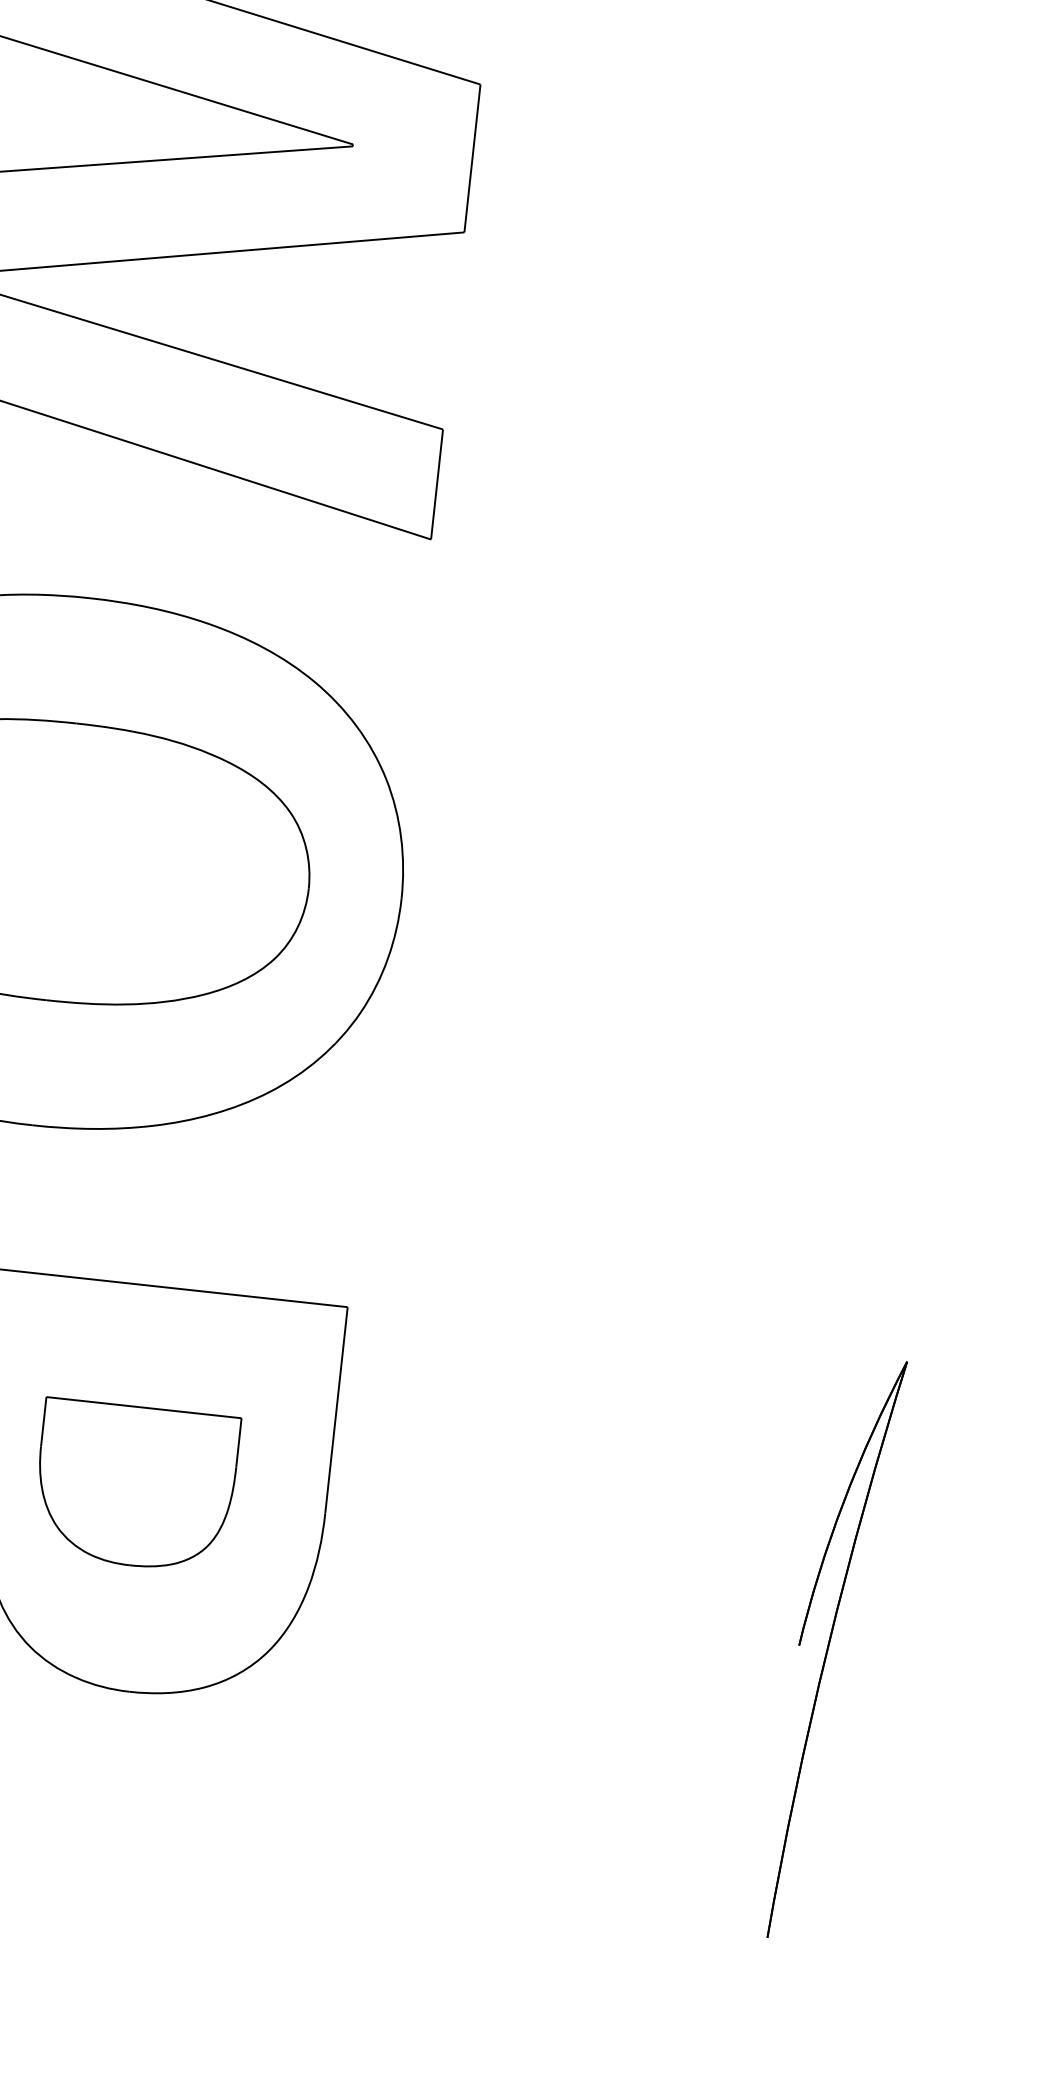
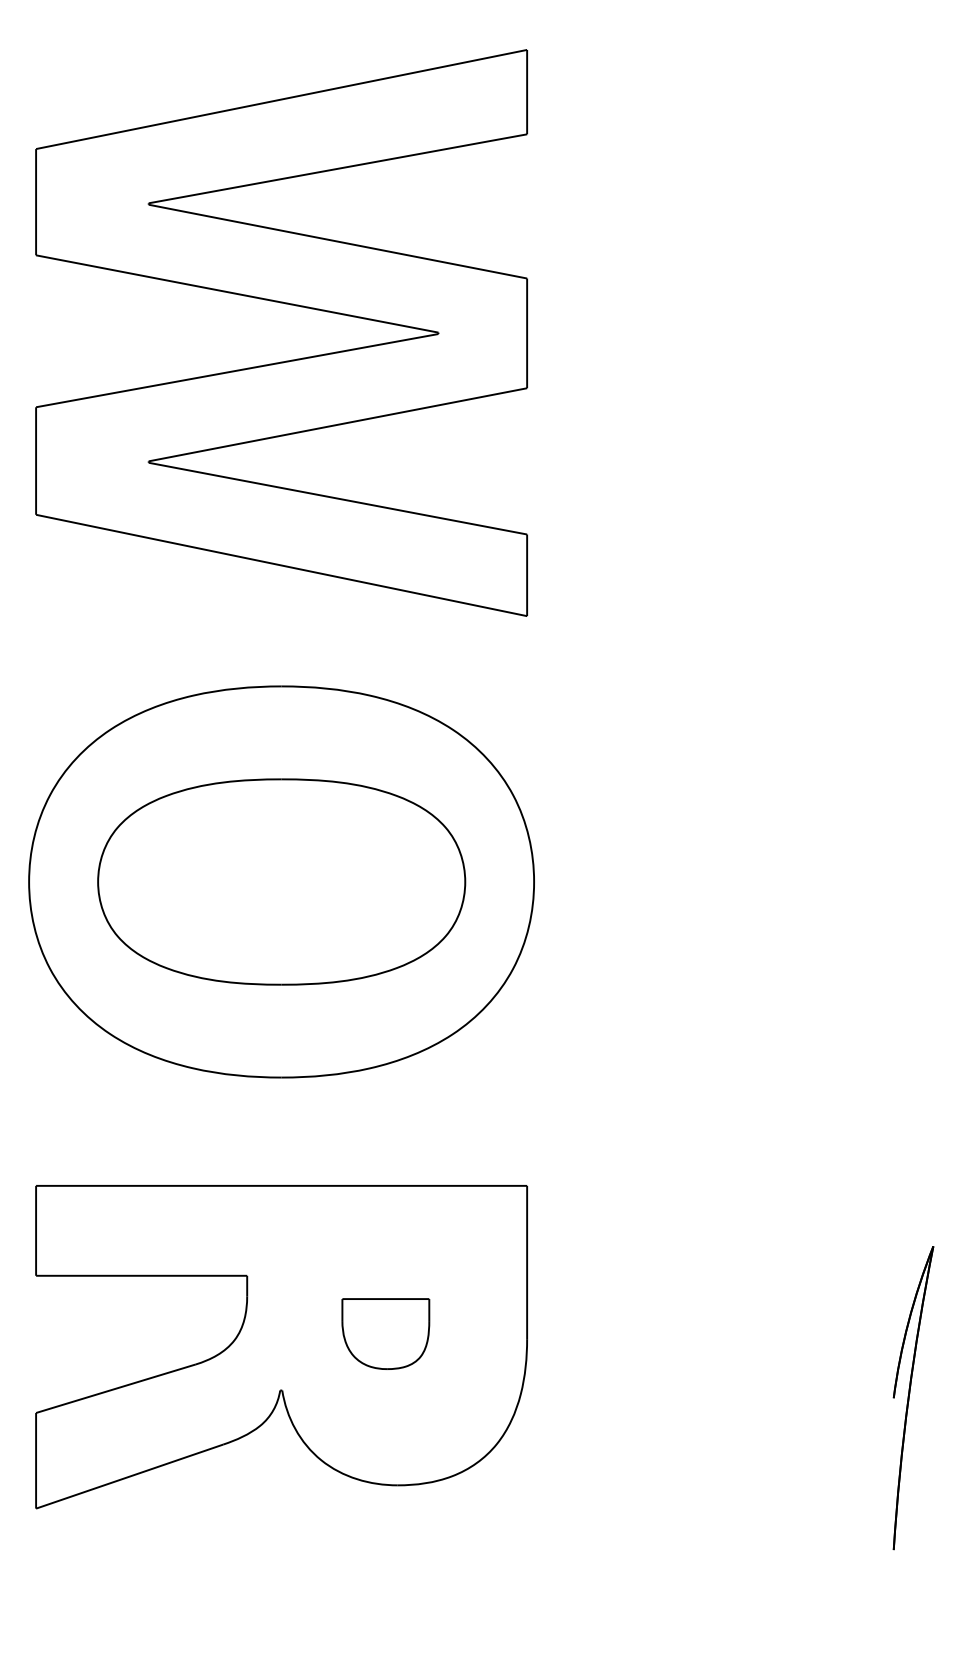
part: (135, 1485) -> (385, 1333), size x0.6
part: (837, 1650) -> (913, 1398), size x0.7

